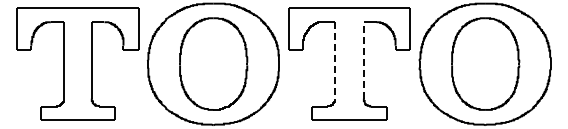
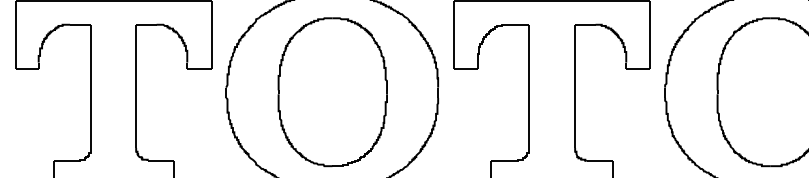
line: (363, 59) -> (574, 84), dashed -> solid
line: (335, 60) -> (529, 86), dashed -> solid

